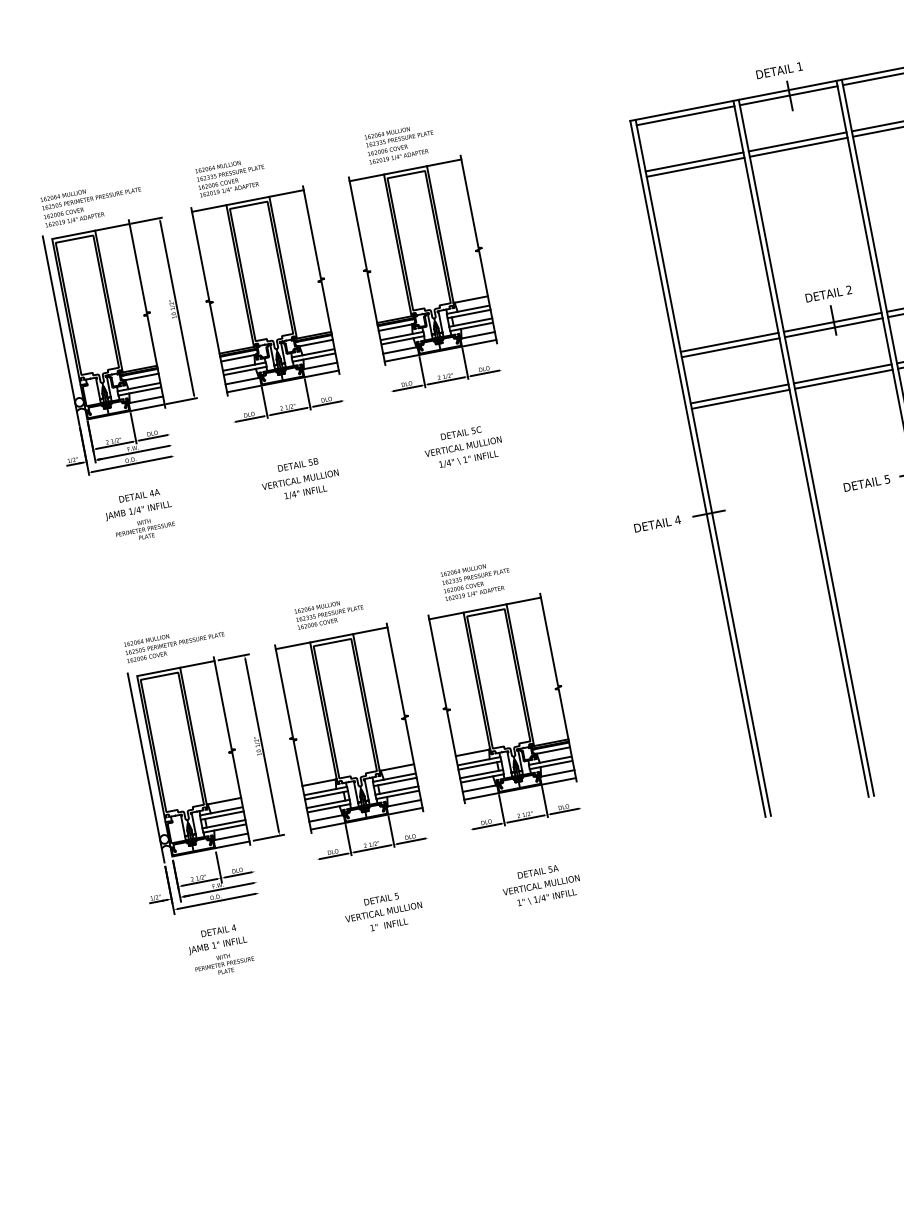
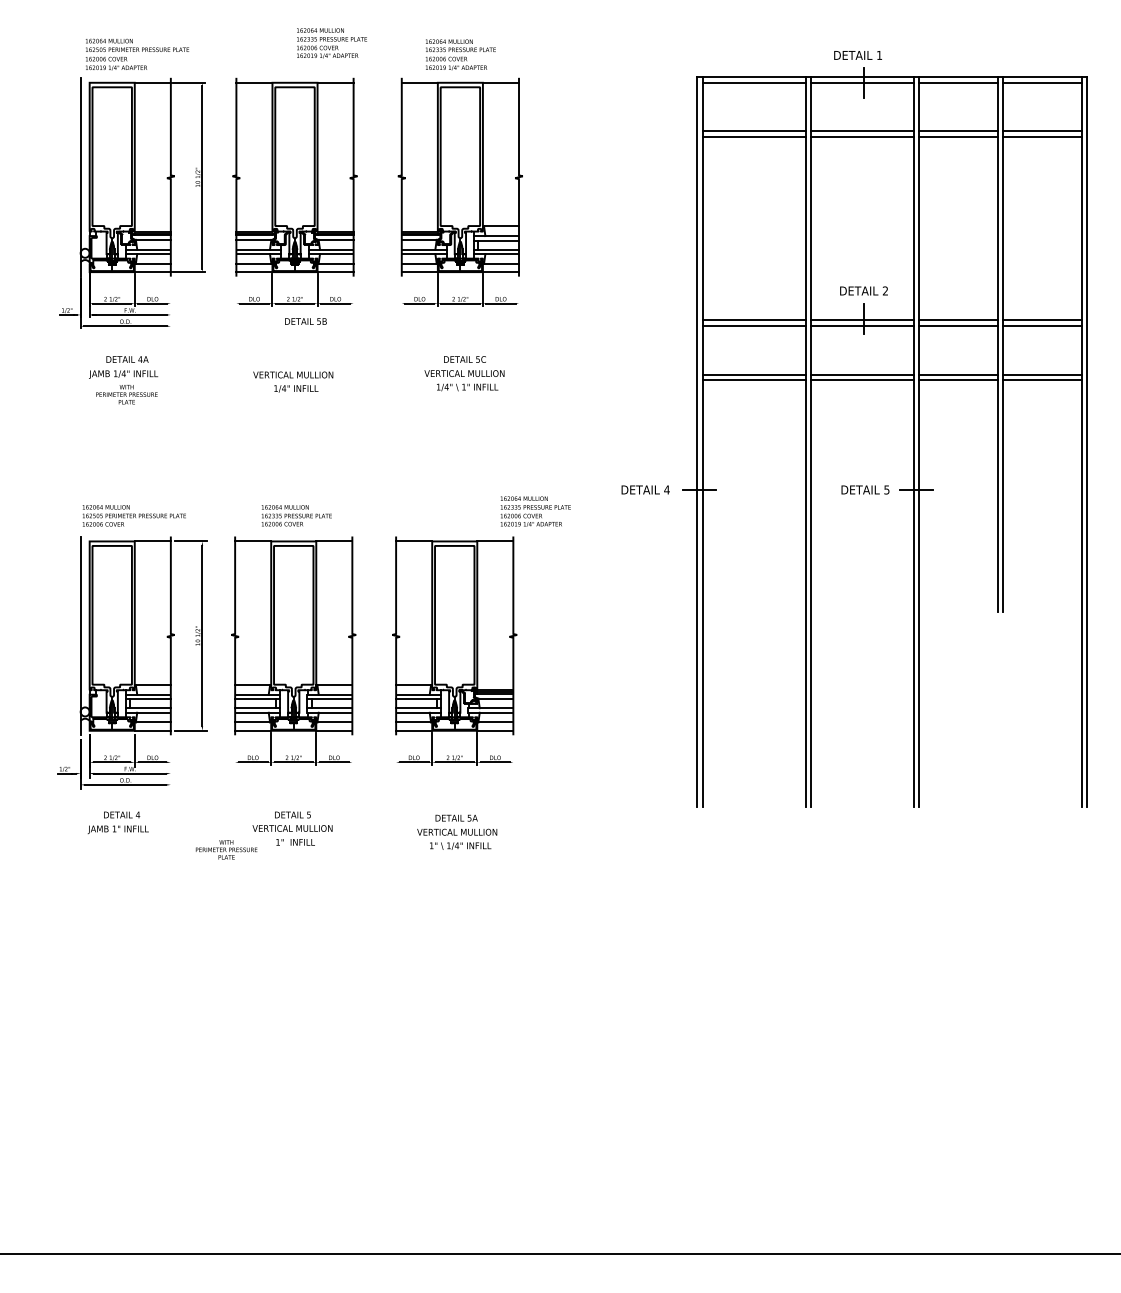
text: (230, 177) -> (331, 43), moved
text: (297, 464) -> (305, 321), moved
text: (476, 580) -> (535, 511), moved
text: (224, 963) -> (226, 849), moved

